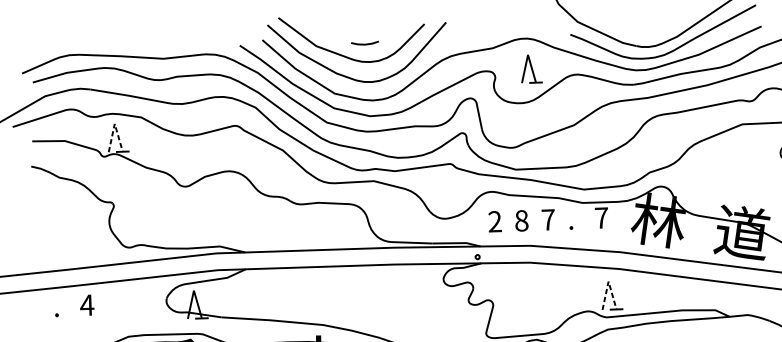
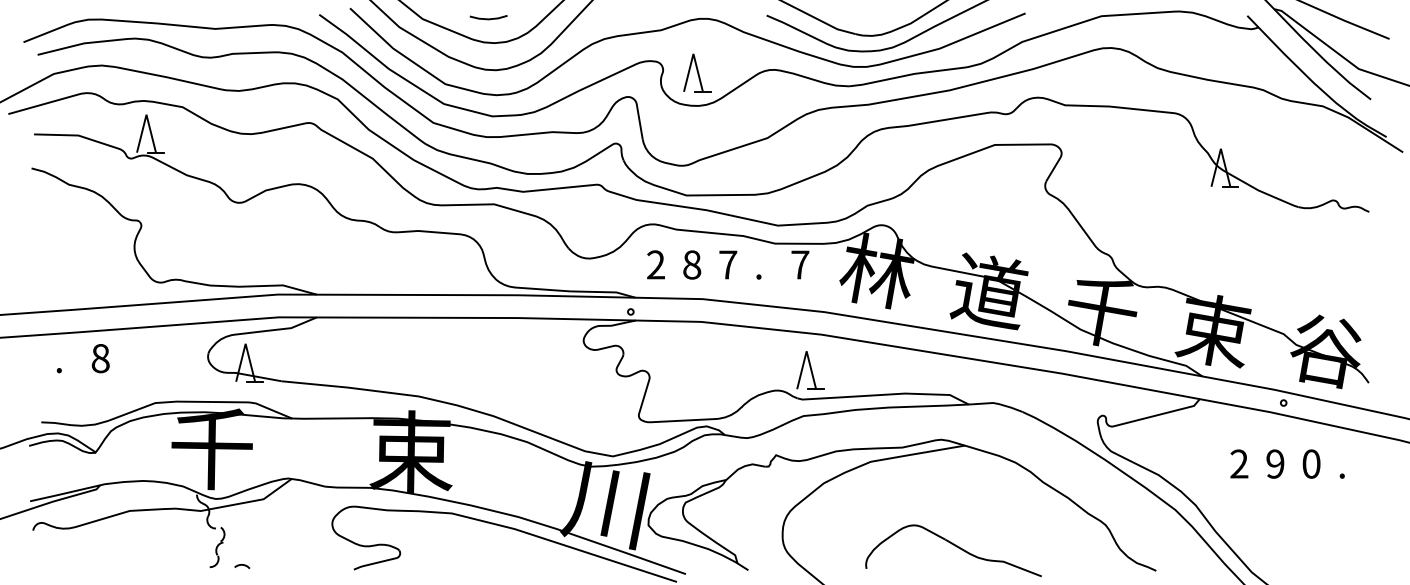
part: (531, 68) -> (697, 72), moved
line: (114, 123) -> (146, 114), dashed -> solid
line: (608, 281) -> (806, 351), dashed -> solid
text: (87, 305) -> (100, 358), 4 -> 8

